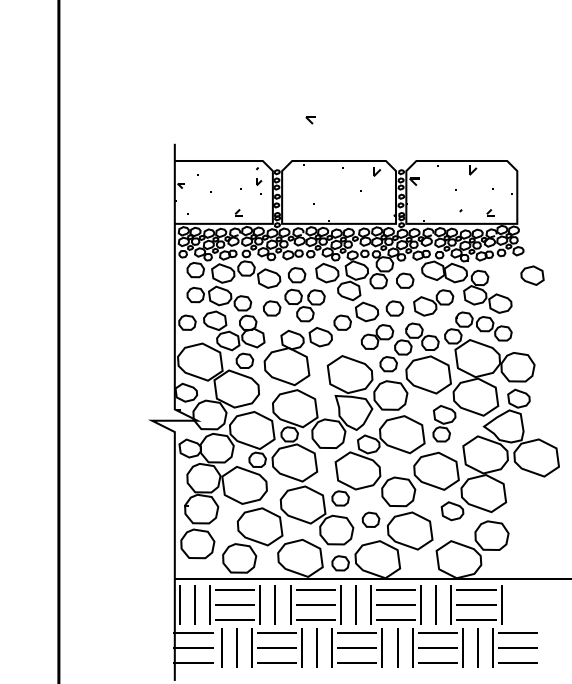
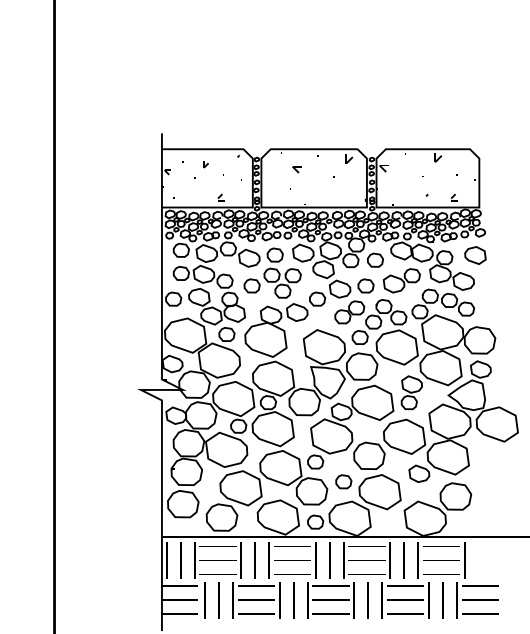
part: (310, 120) -> (296, 169), moved
part: (258, 181) -> (205, 164), moved
part: (532, 275) -> (475, 255), moved

